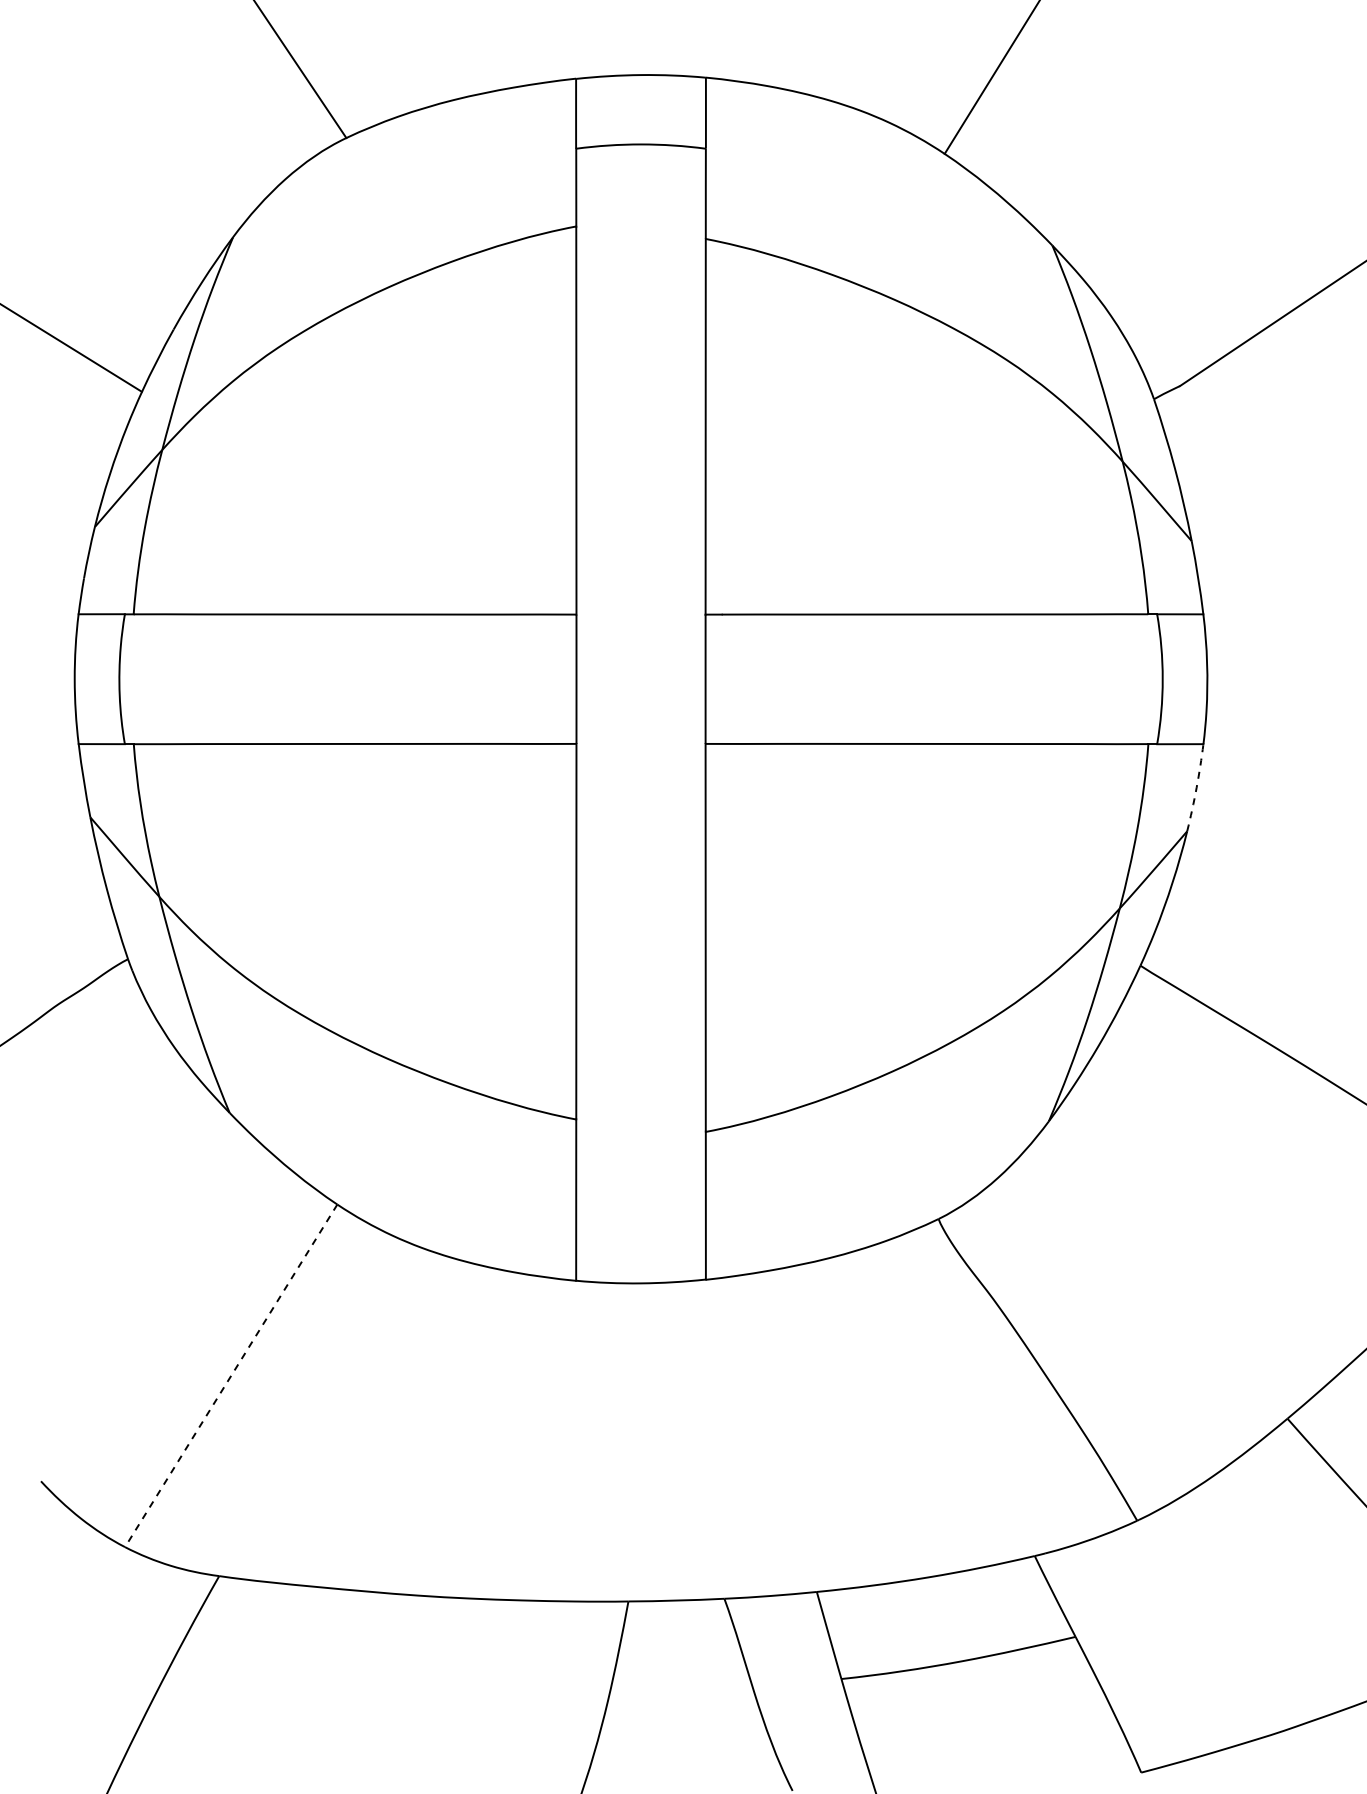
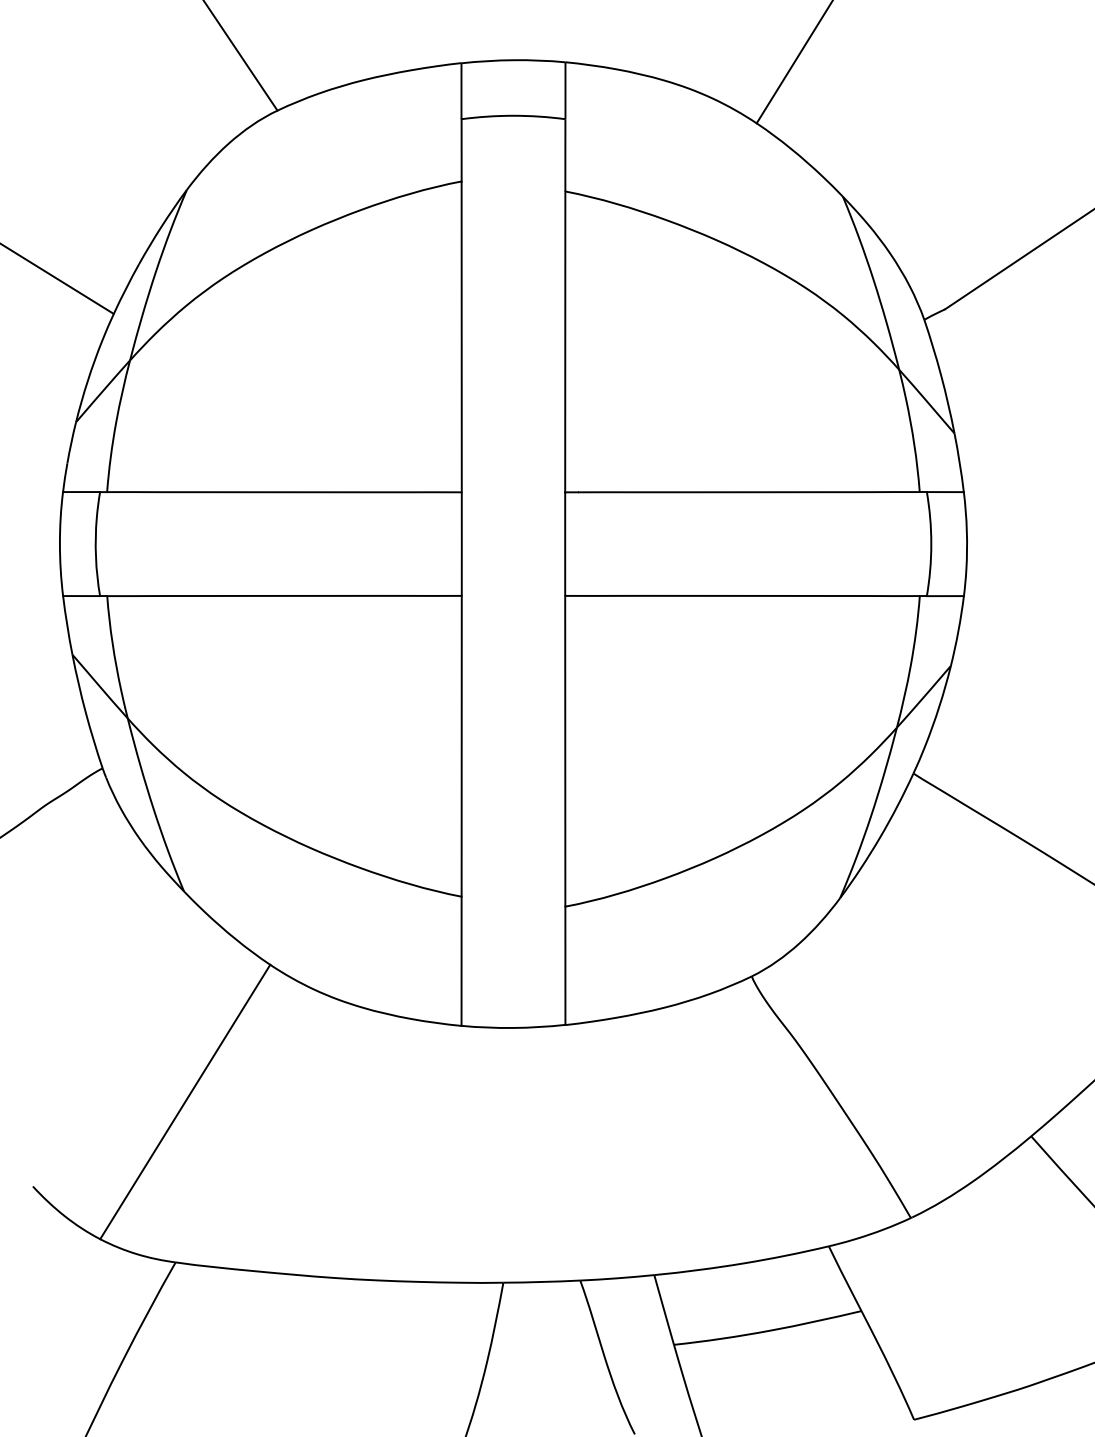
arc: (1196, 787) -> (958, 630), dashed -> solid
line: (231, 1375) -> (185, 1101), dashed -> solid

